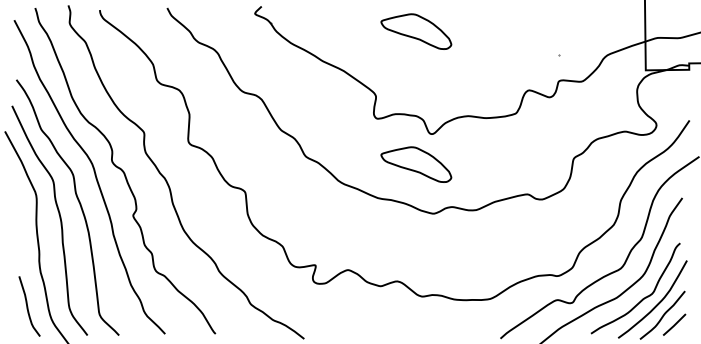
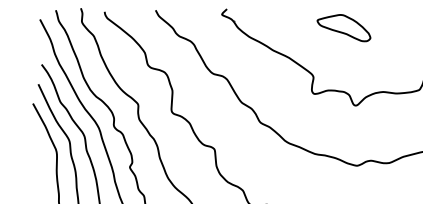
part: (416, 164) -> (344, 128), removed

